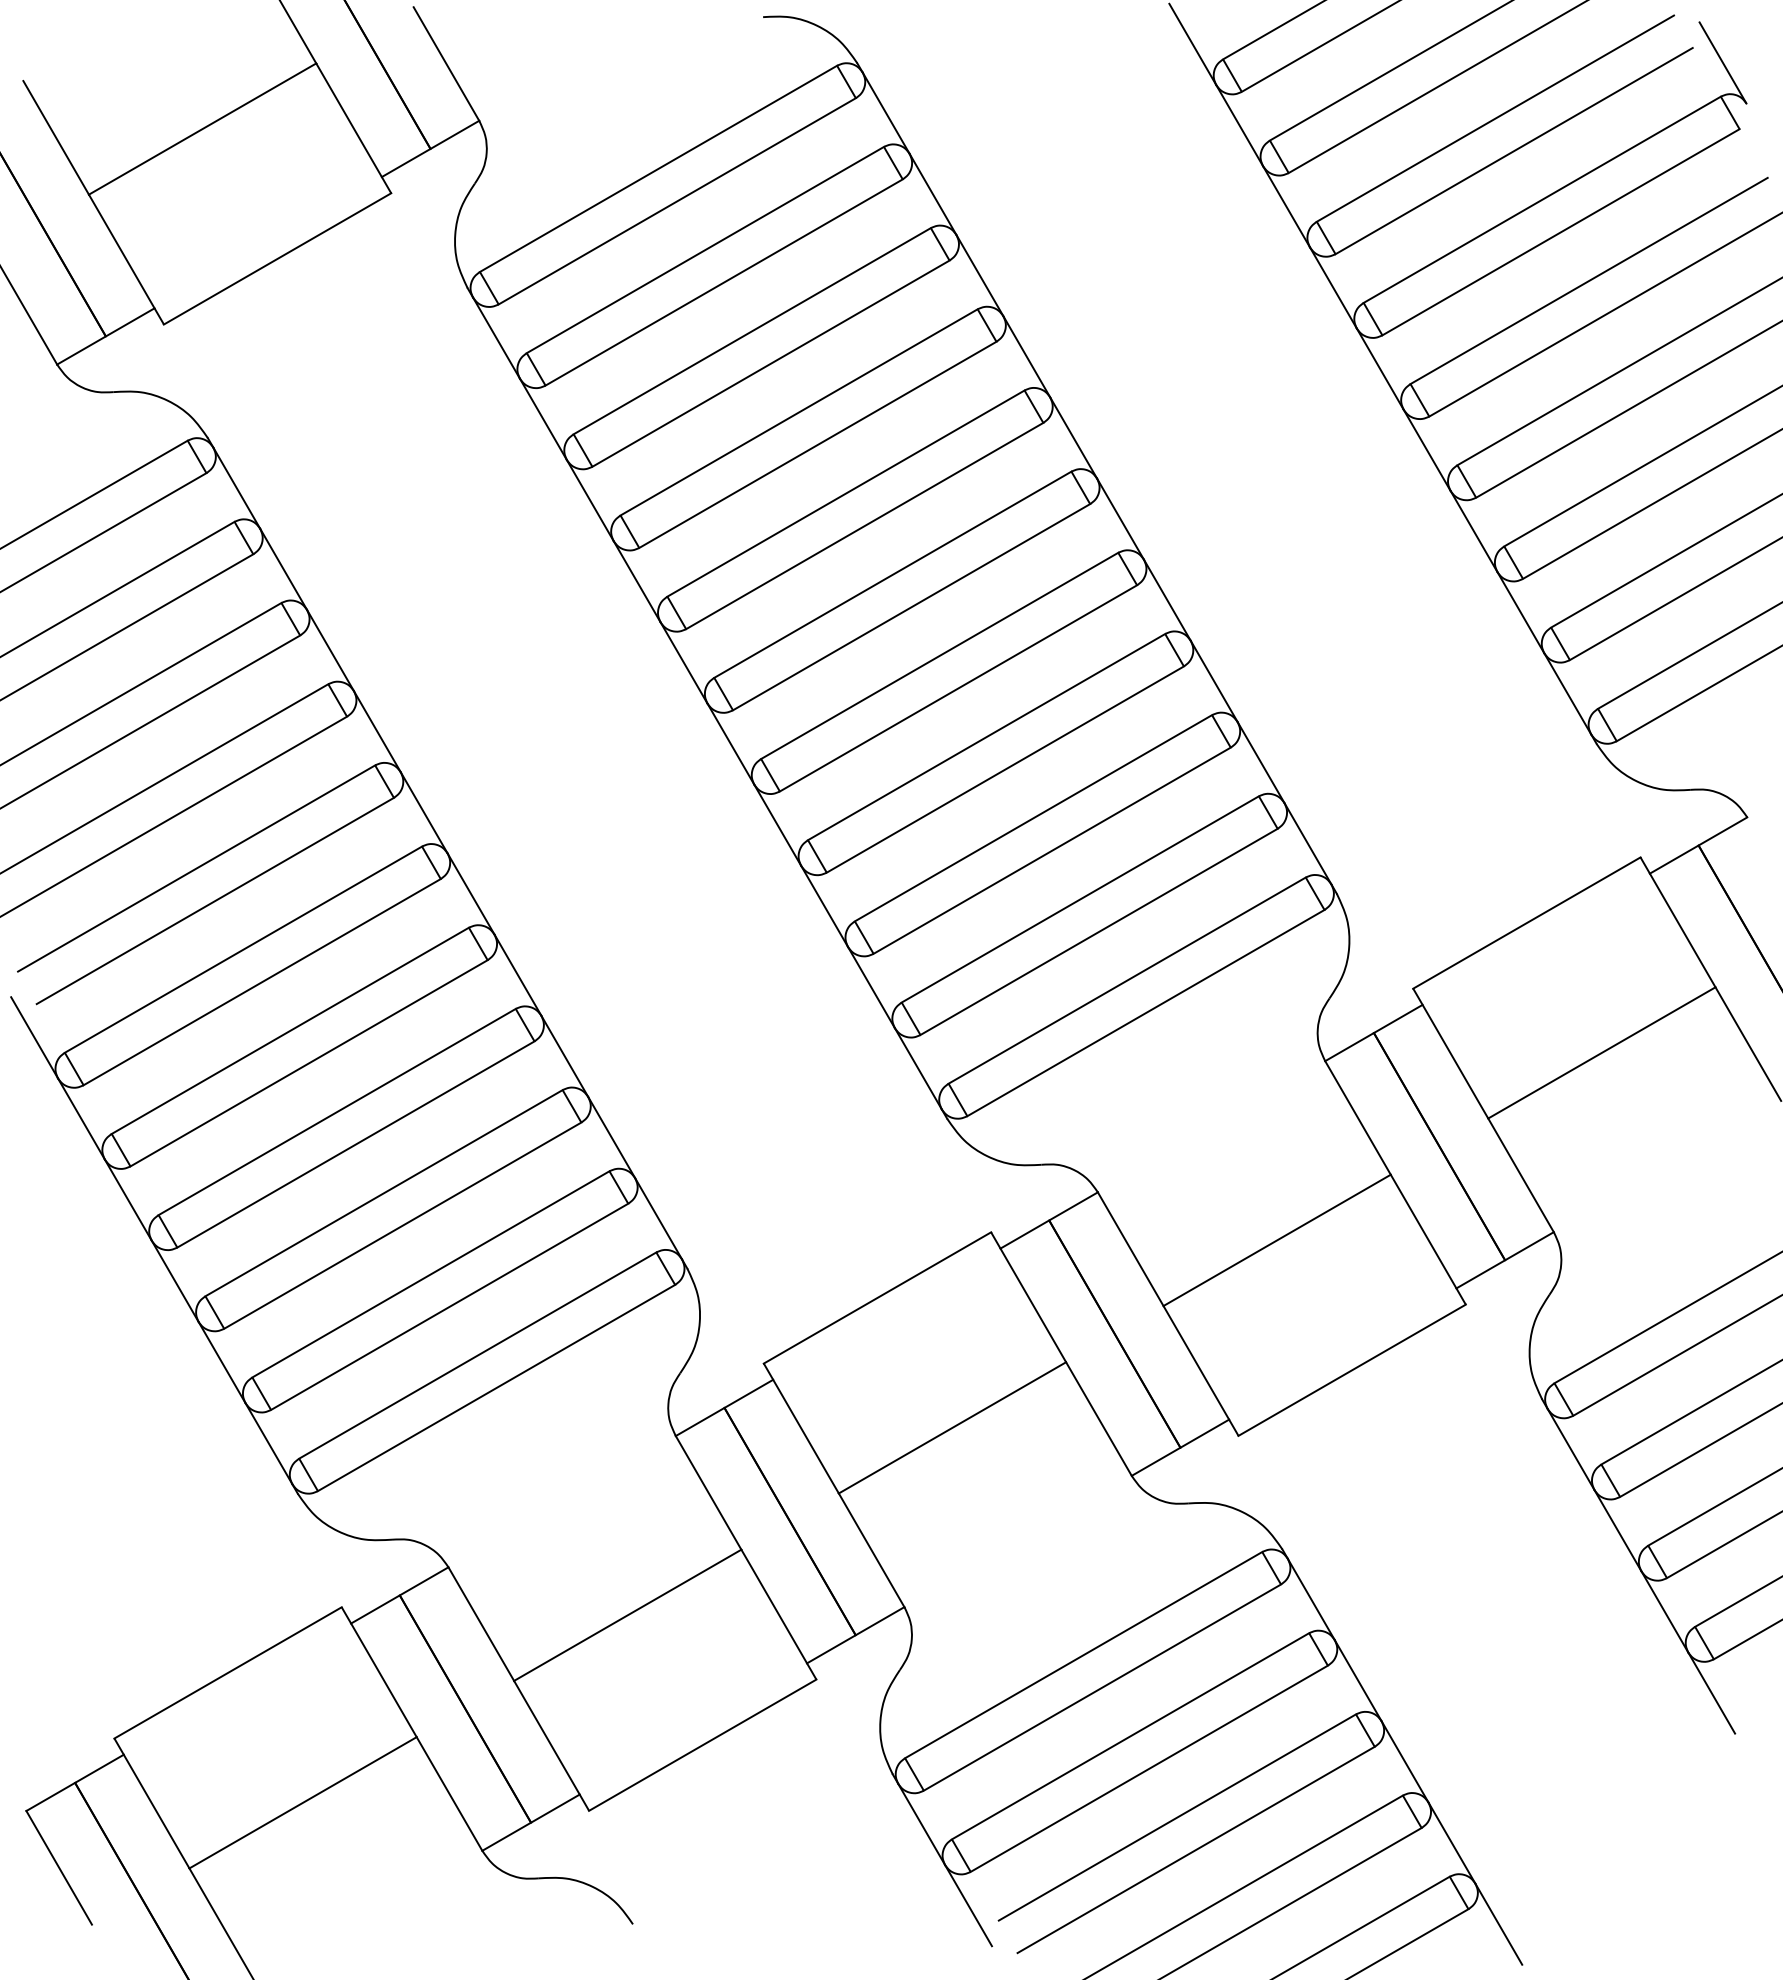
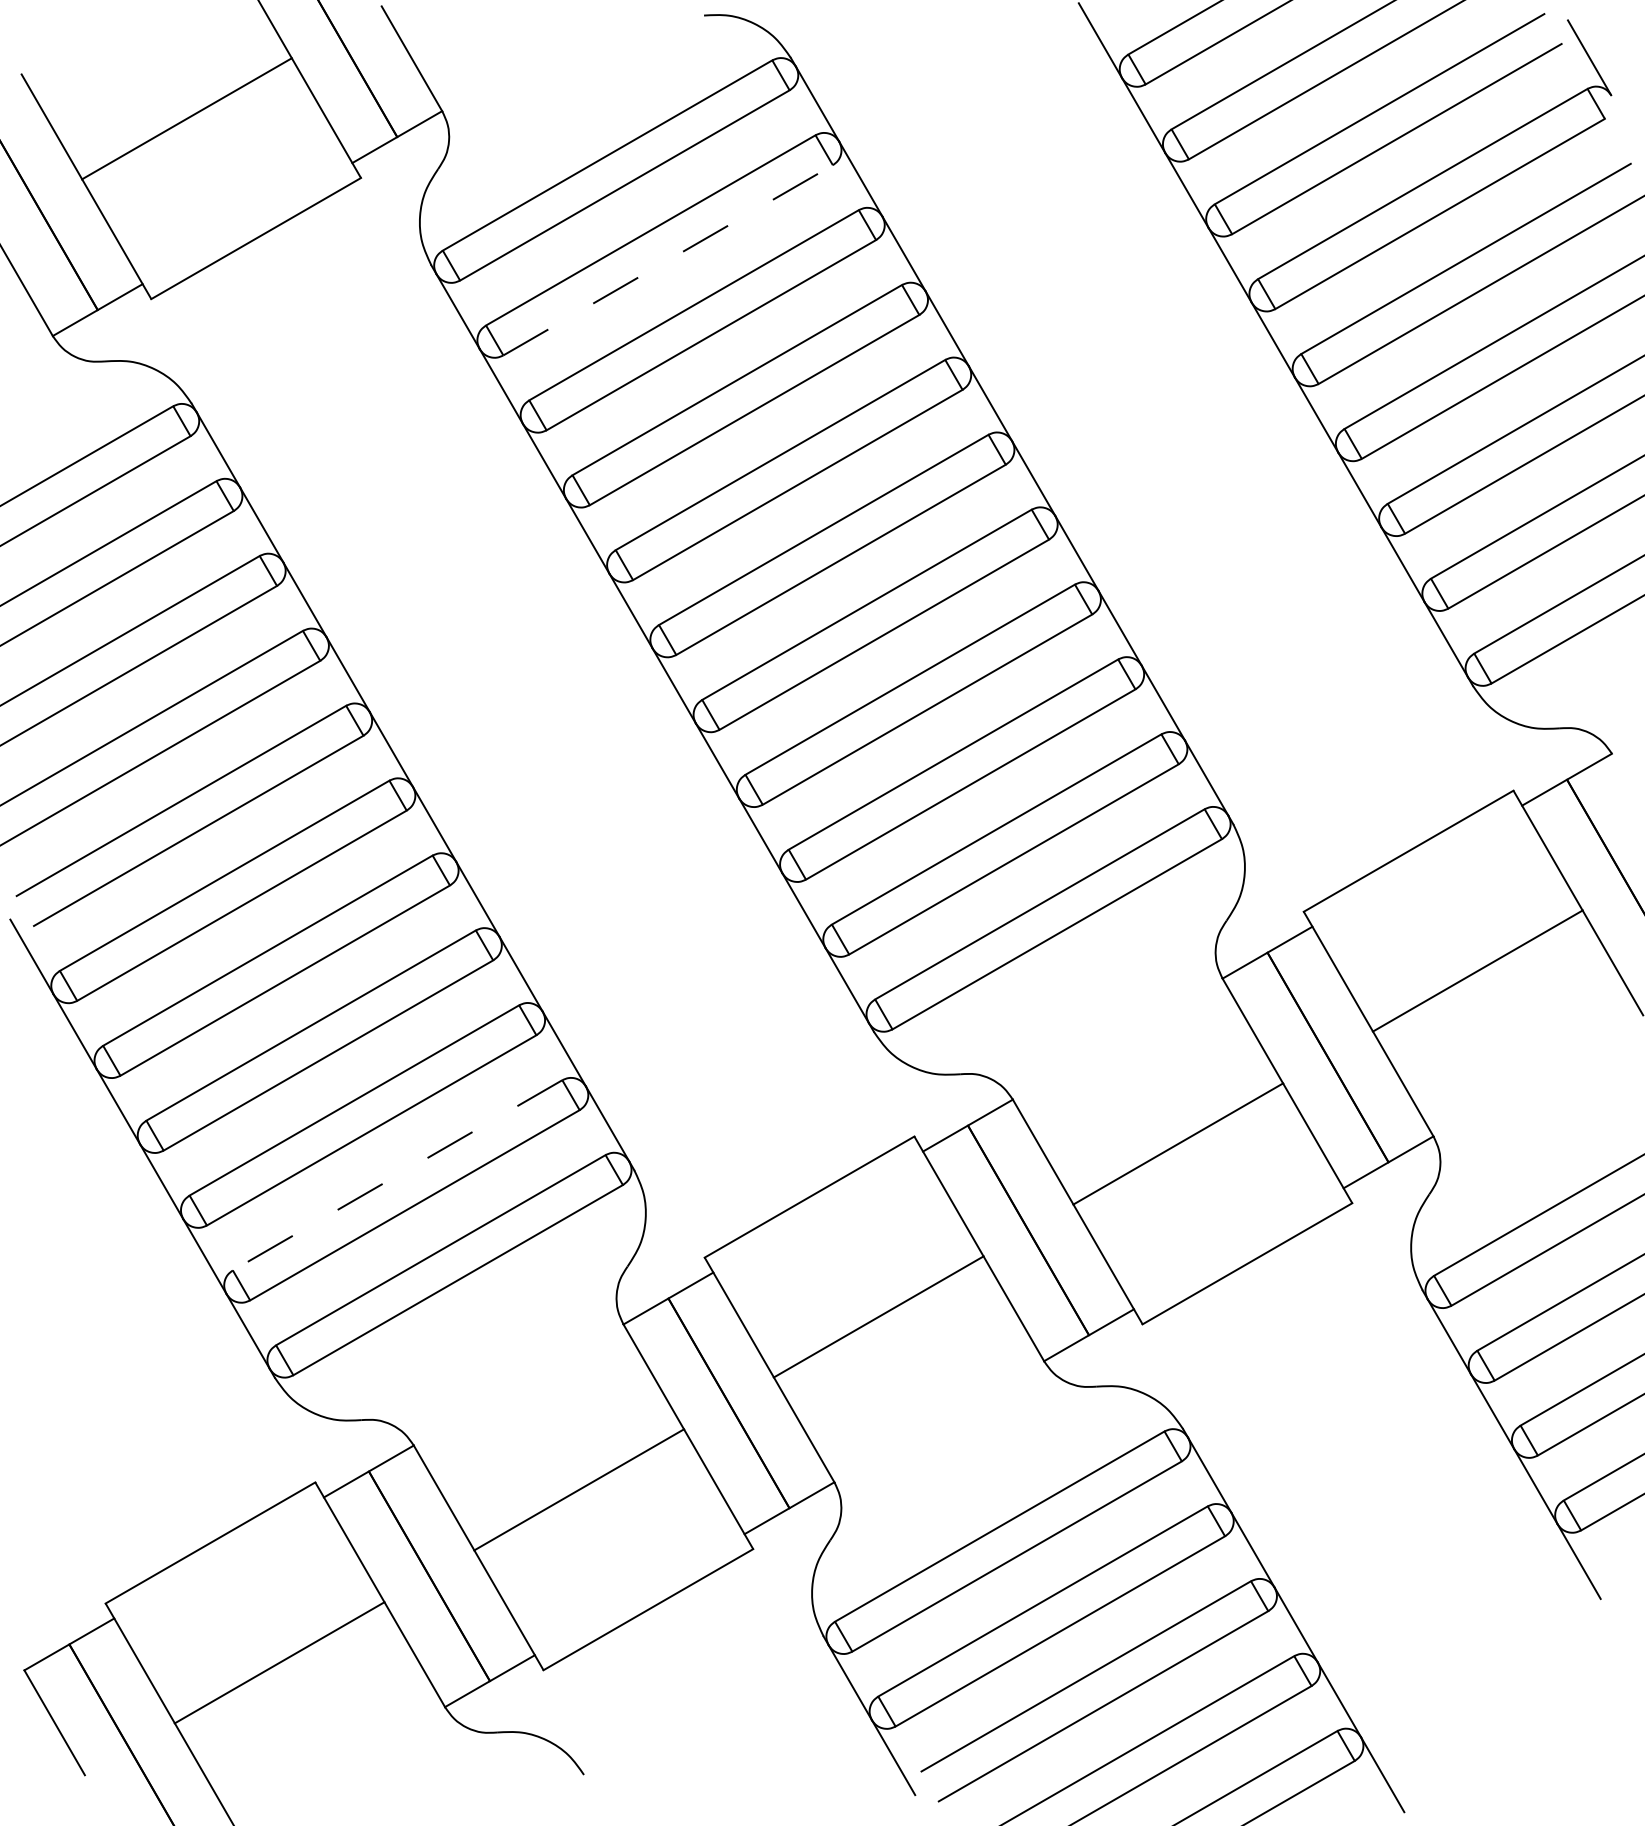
line: (724, 282) -> (668, 260), solid -> dashed
line: (430, 1274) -> (397, 1175), solid -> dashed

